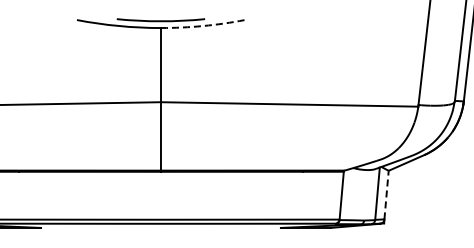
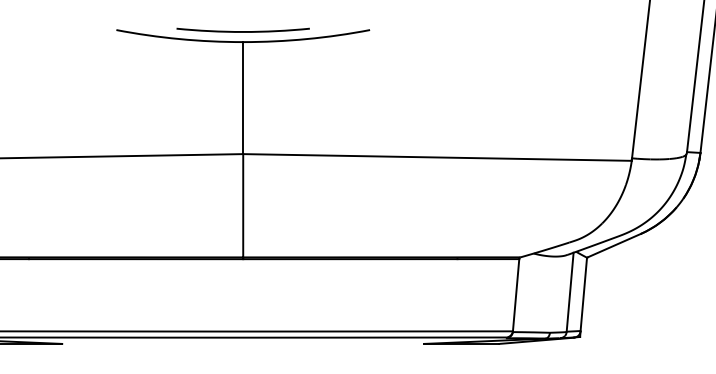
arc: (203, 26) -> (307, 39), dashed -> solid
line: (386, 195) -> (583, 294), dashed -> solid

